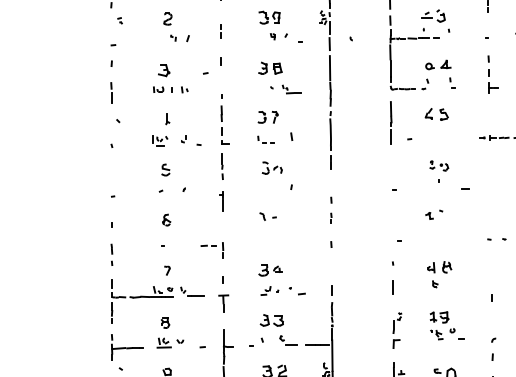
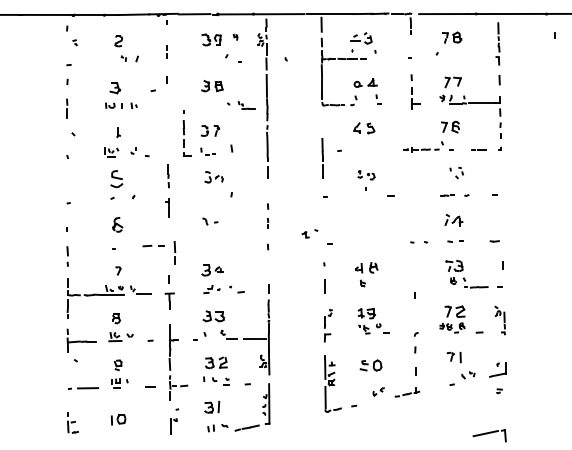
part: (272, 35) -> (235, 36), moved
part: (285, 89) -> (241, 105), moved
part: (224, 120) -> (186, 133), moved
line: (391, 123) -> (322, 158), moved
part: (165, 169) -> (116, 178), size x1.6
part: (433, 214) -> (309, 233), moved
part: (166, 219) -> (117, 224), size x1.4
part: (212, 249) -> (159, 251), size x1.6

